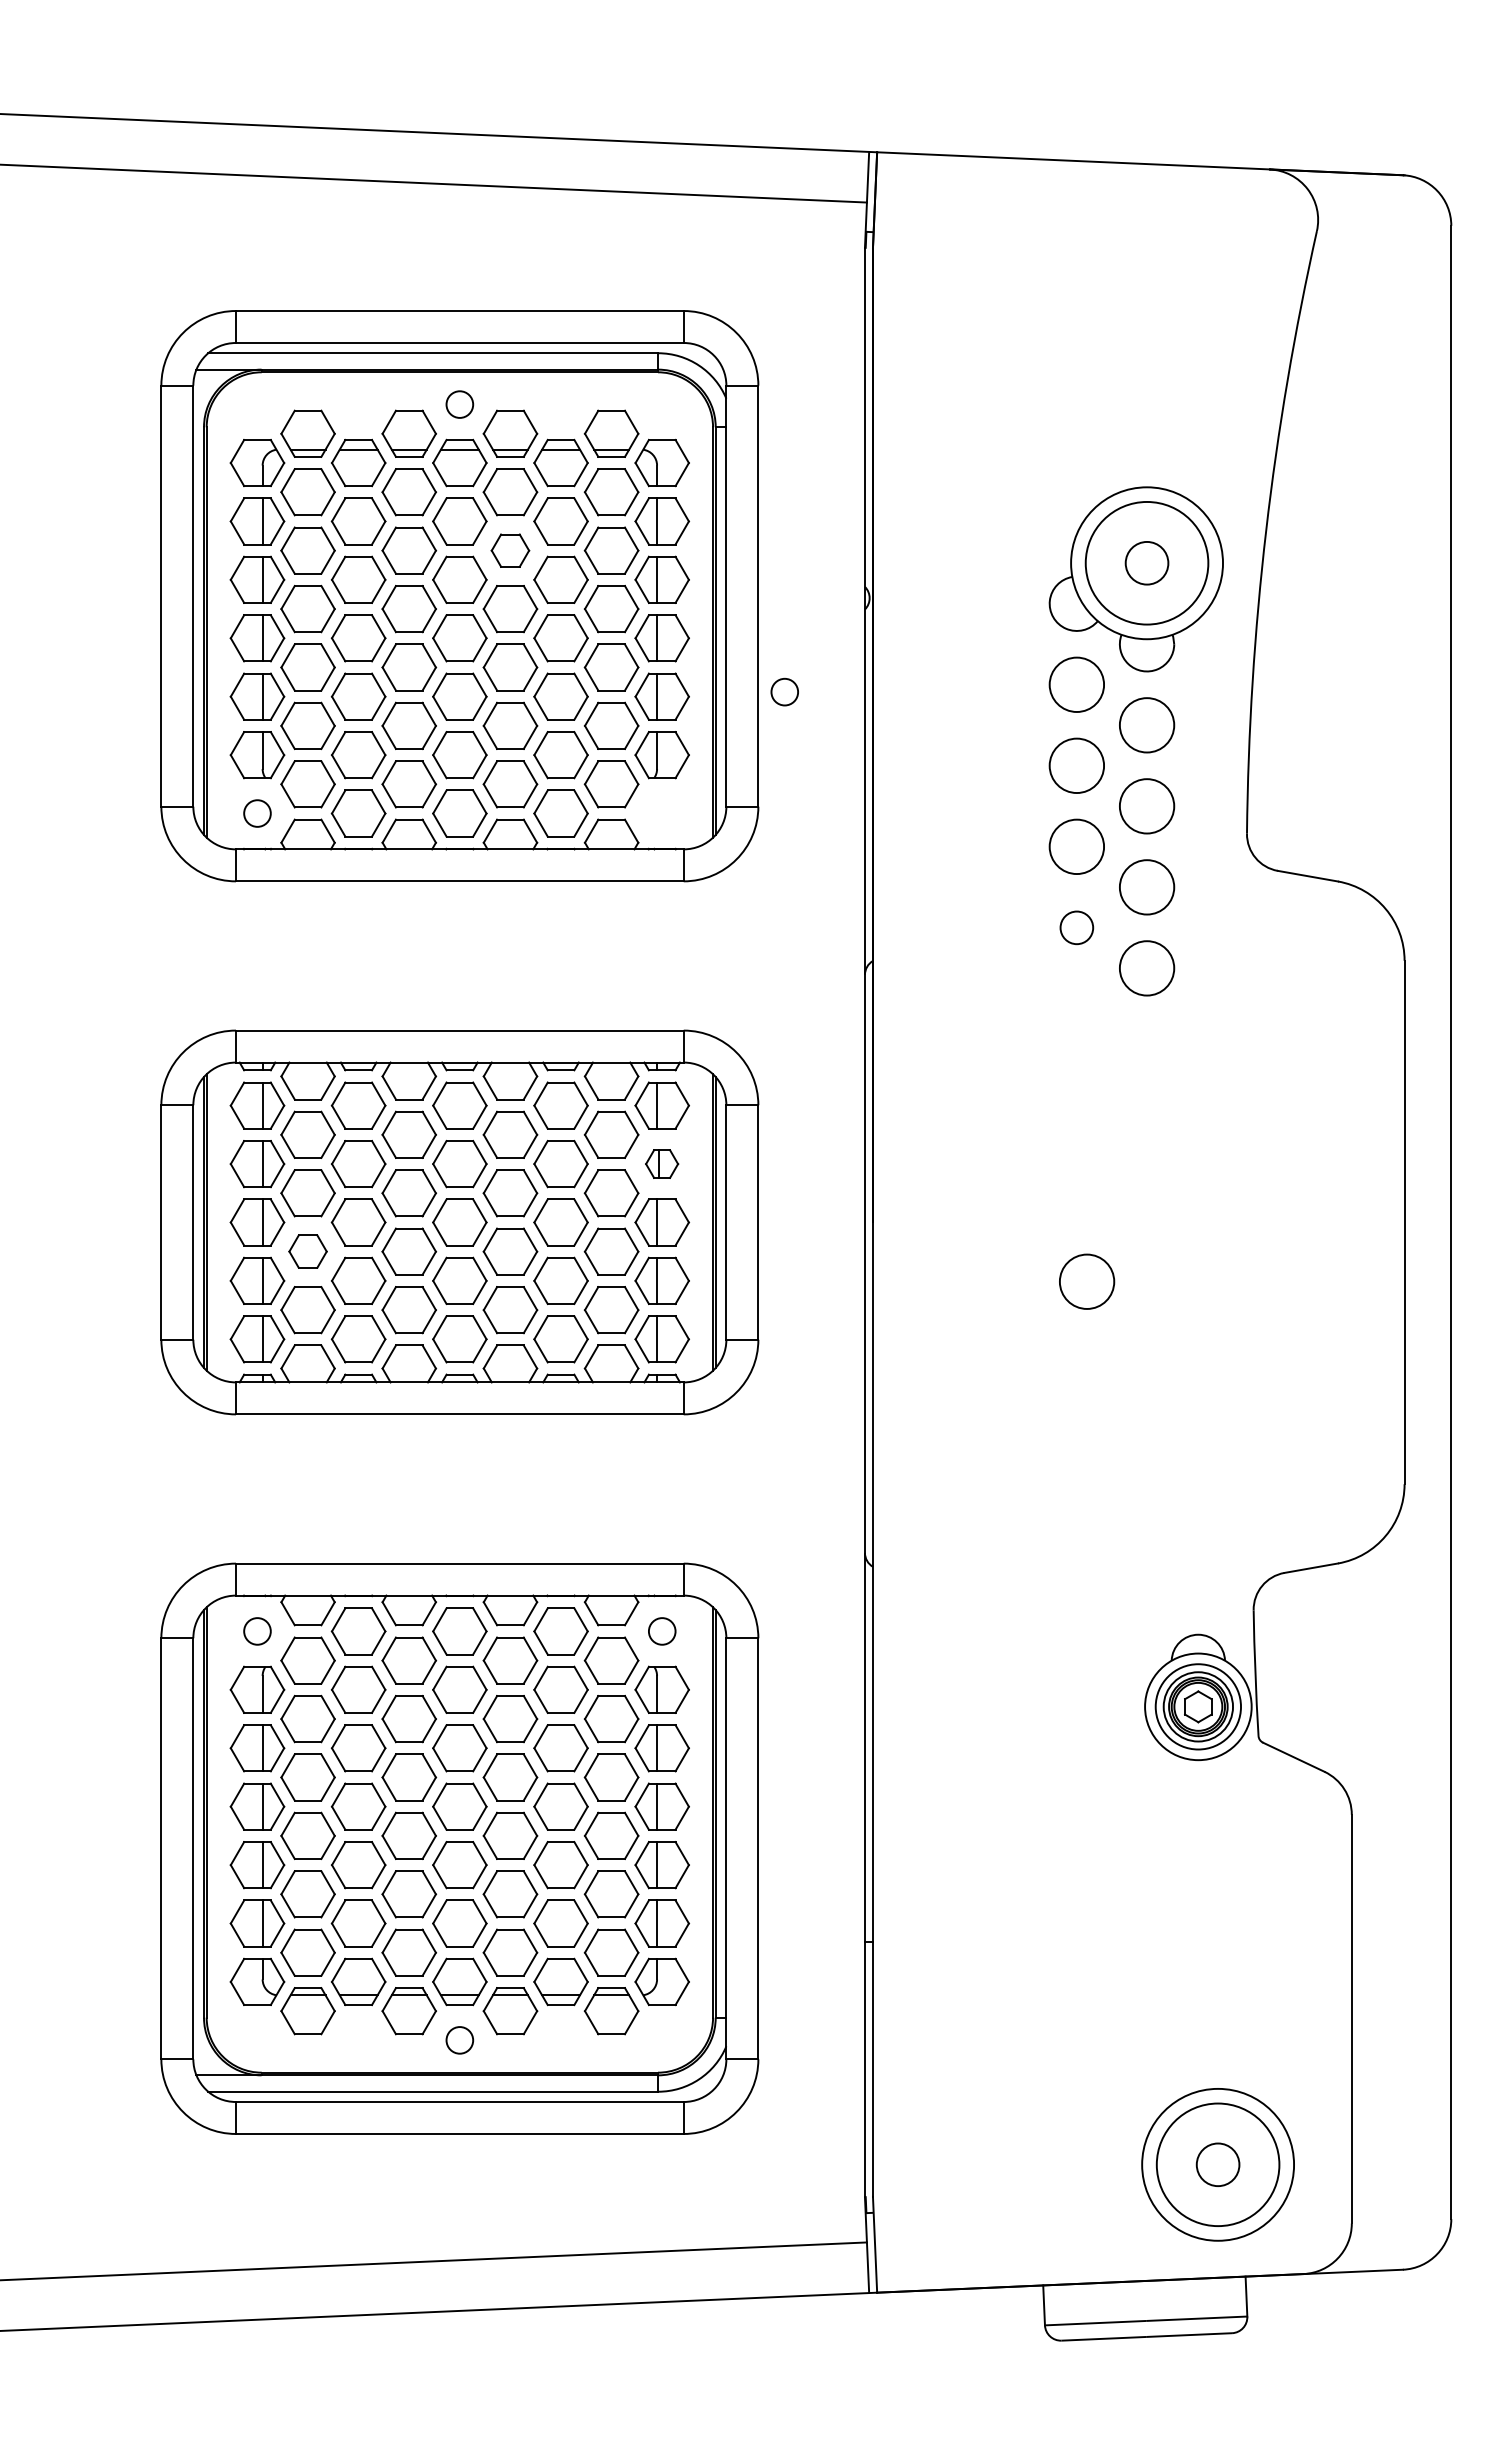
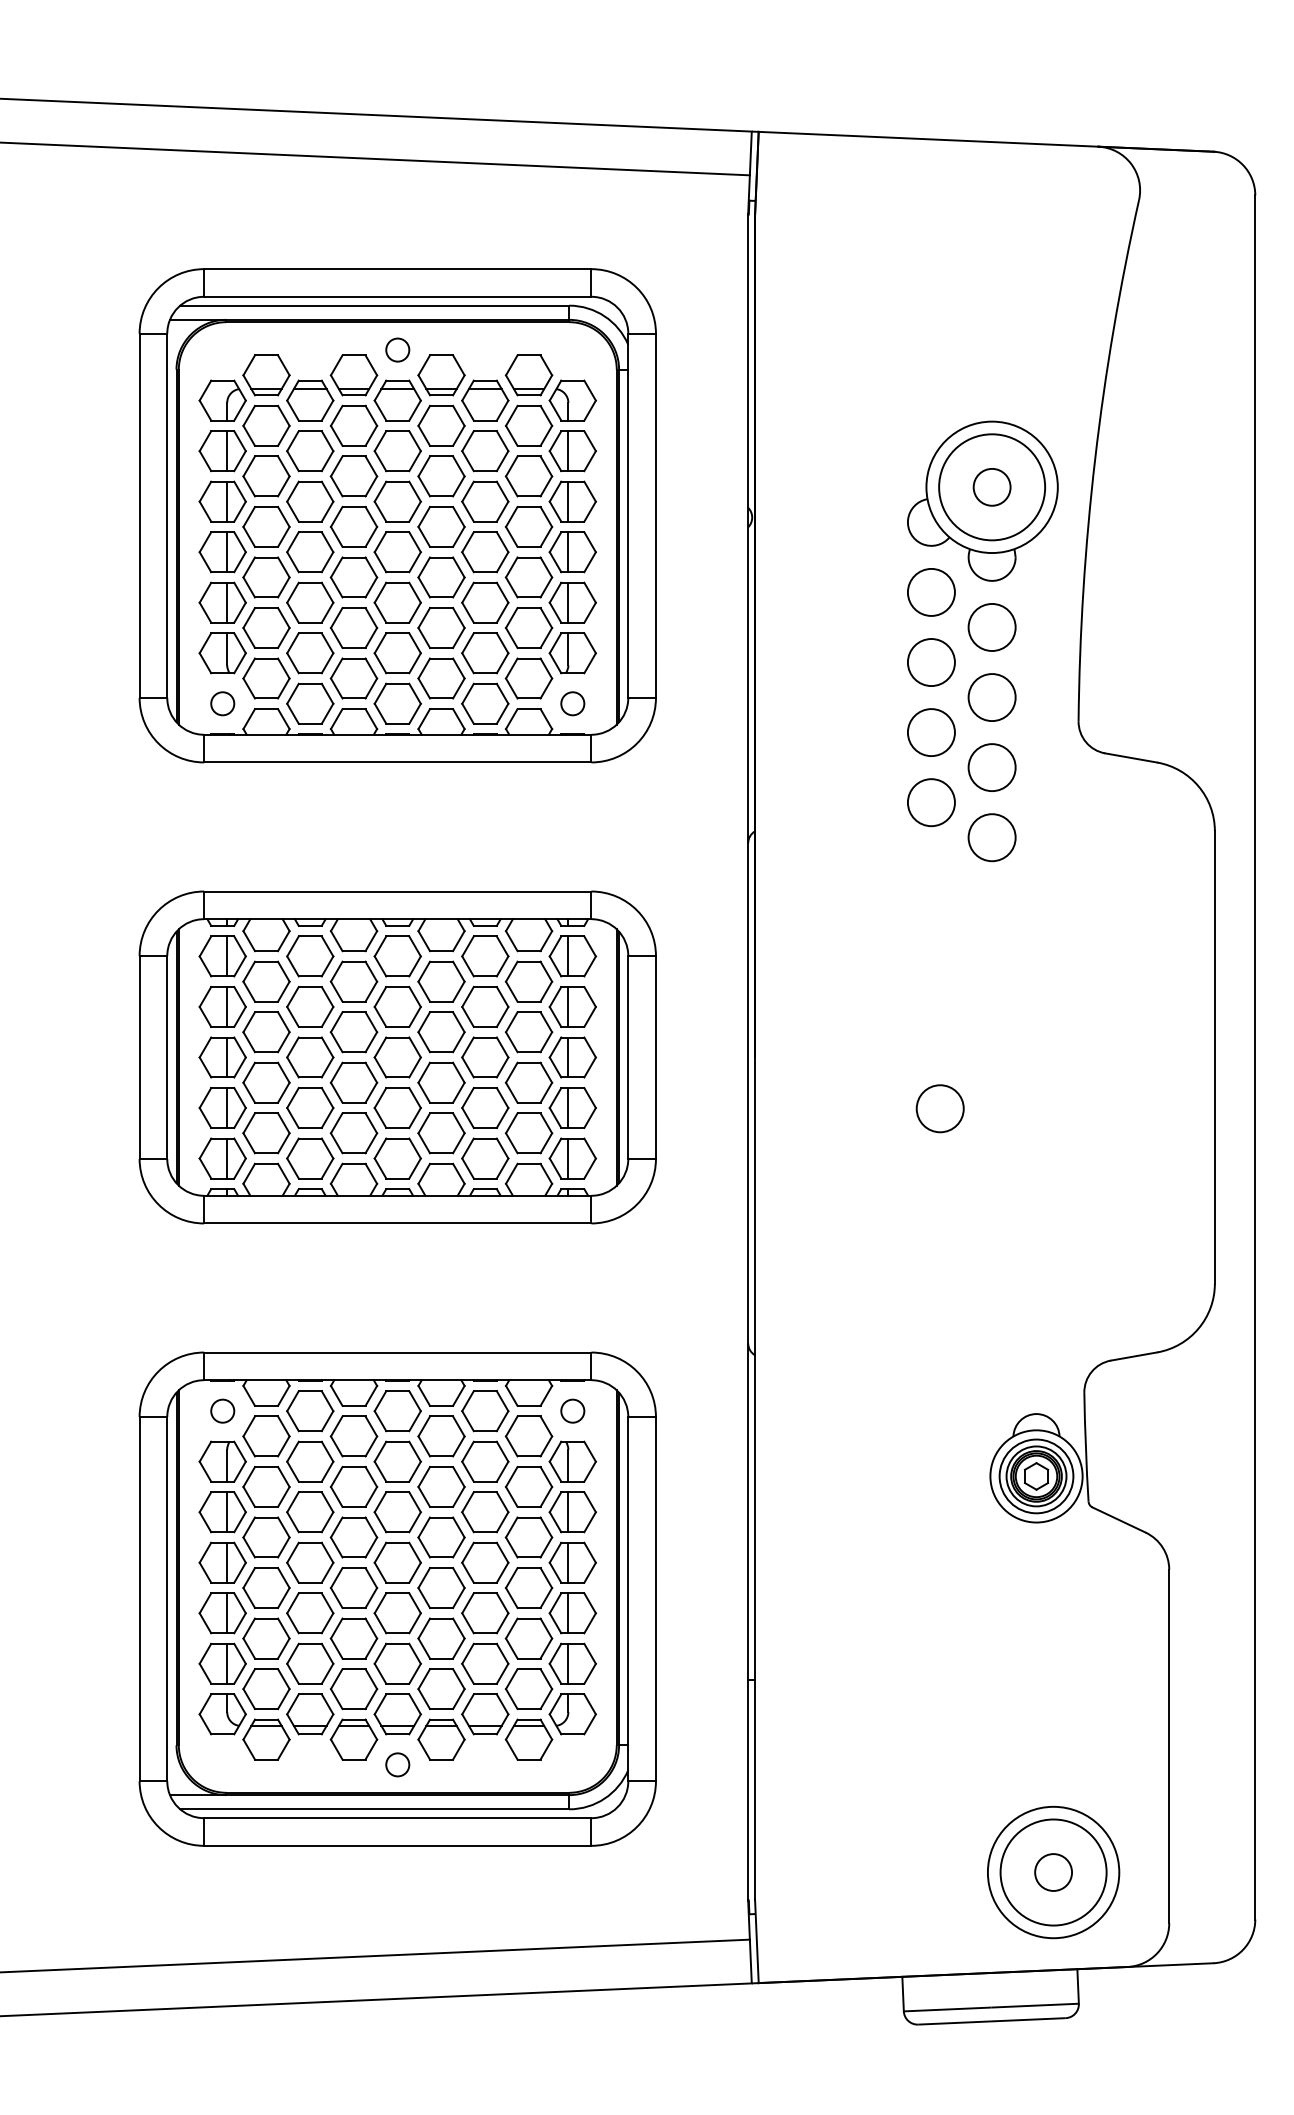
part: (510, 550) -> (441, 476), size x1.43
circle: (784, 691) -> (572, 703), moved
circle: (1075, 927) -> (930, 802), size x1.67
part: (661, 1163) -> (572, 1006), size x1.67
part: (308, 1251) -> (266, 1082), size x1.43

